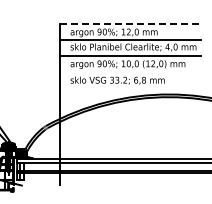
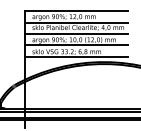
line: (130, 23) -> (76, 10), dashed -> solid
line: (130, 71) -> (76, 45), added
line: (130, 87) -> (76, 57), added

